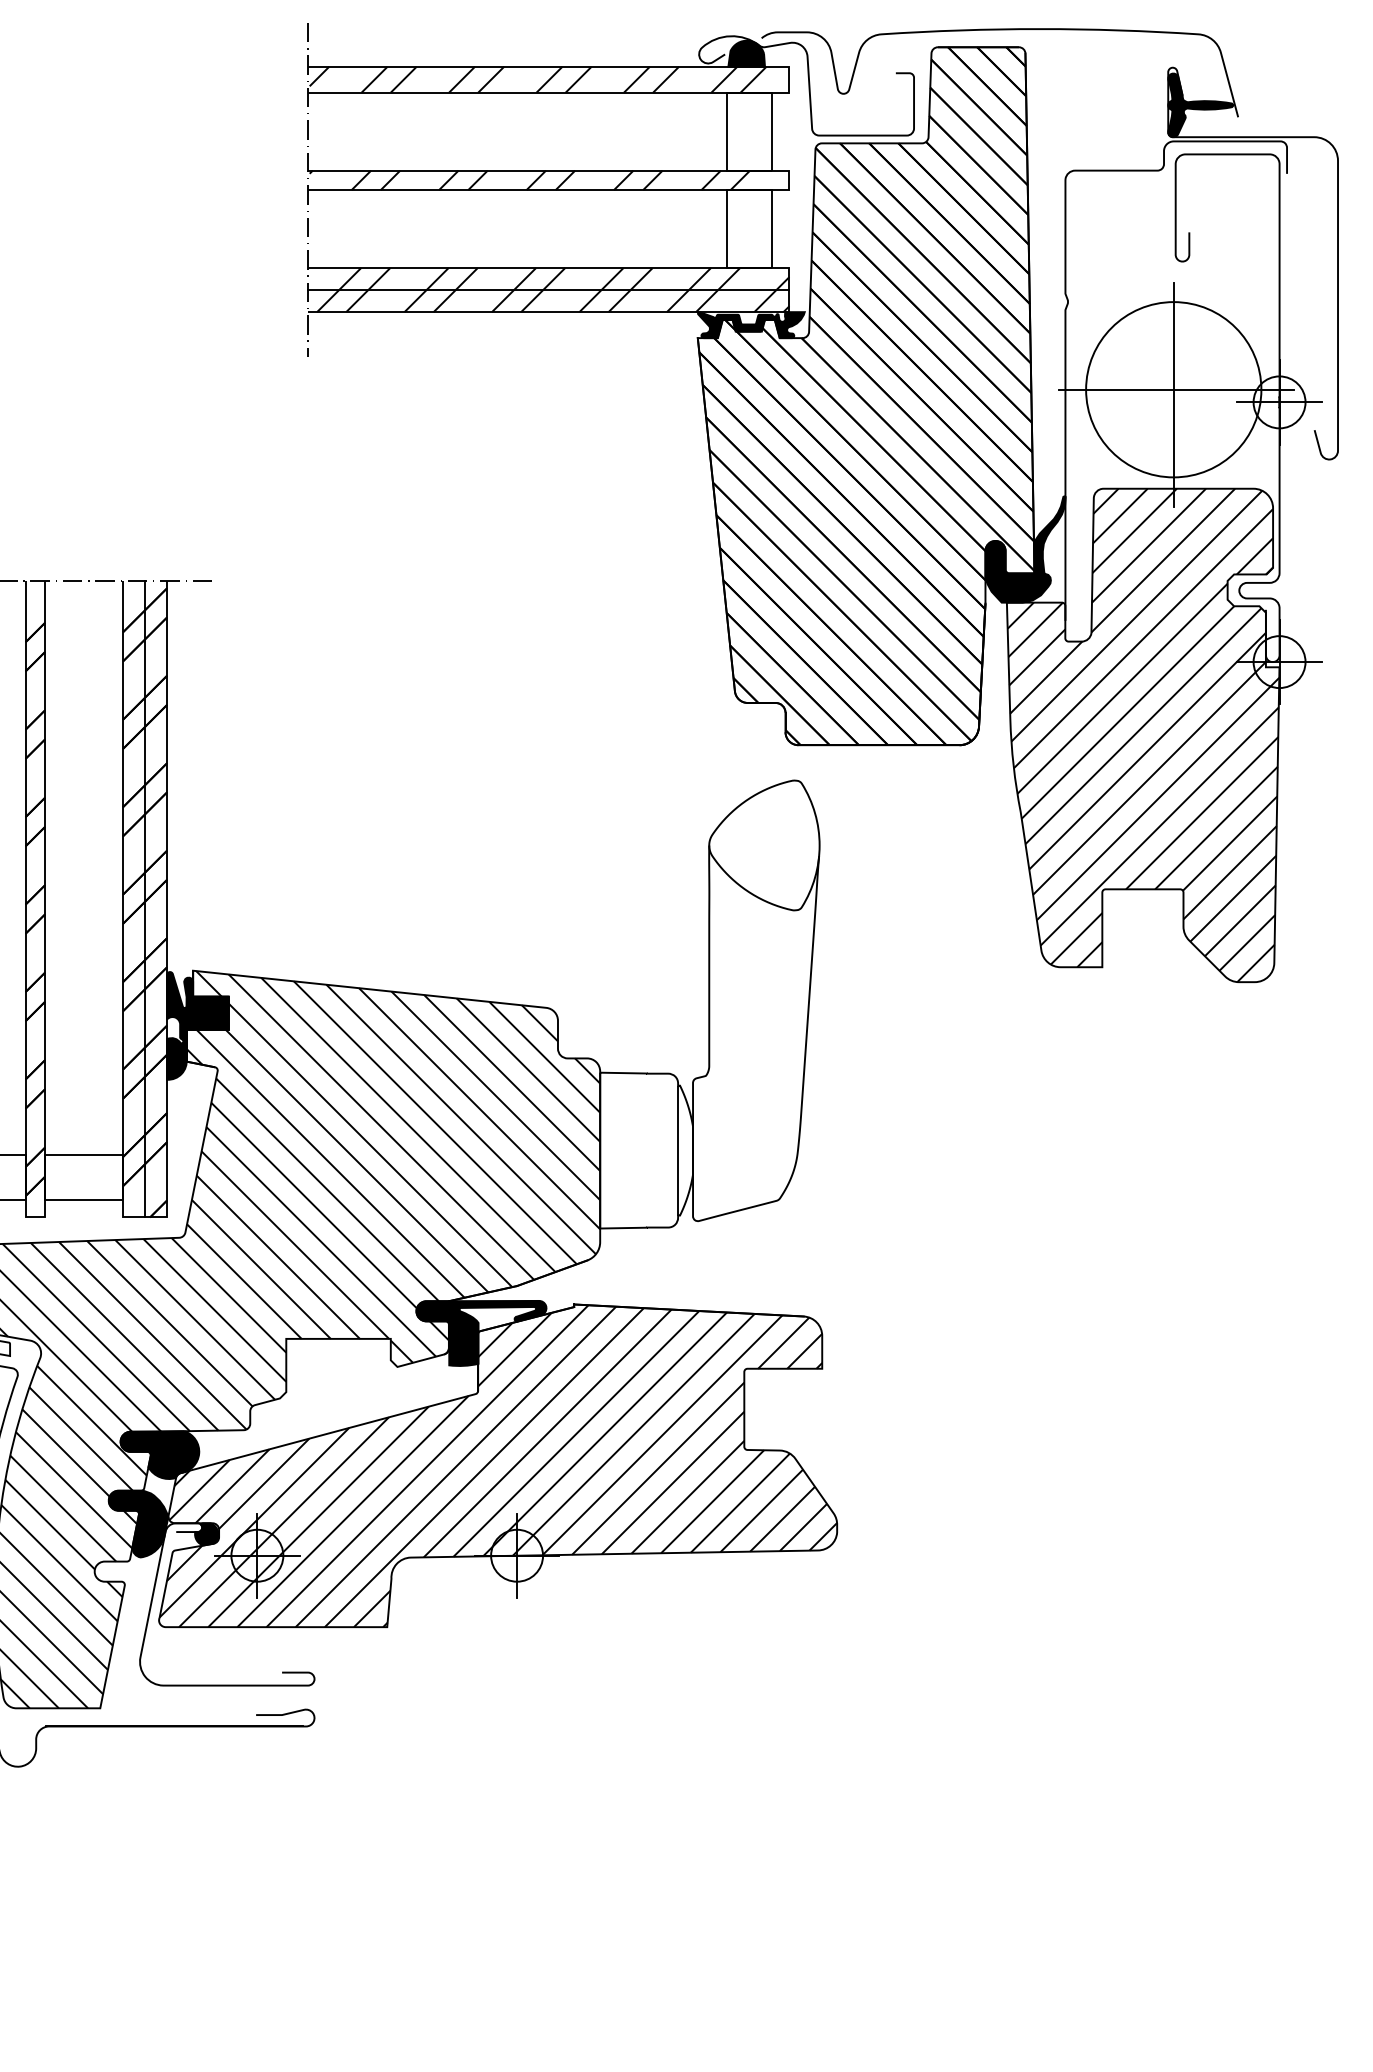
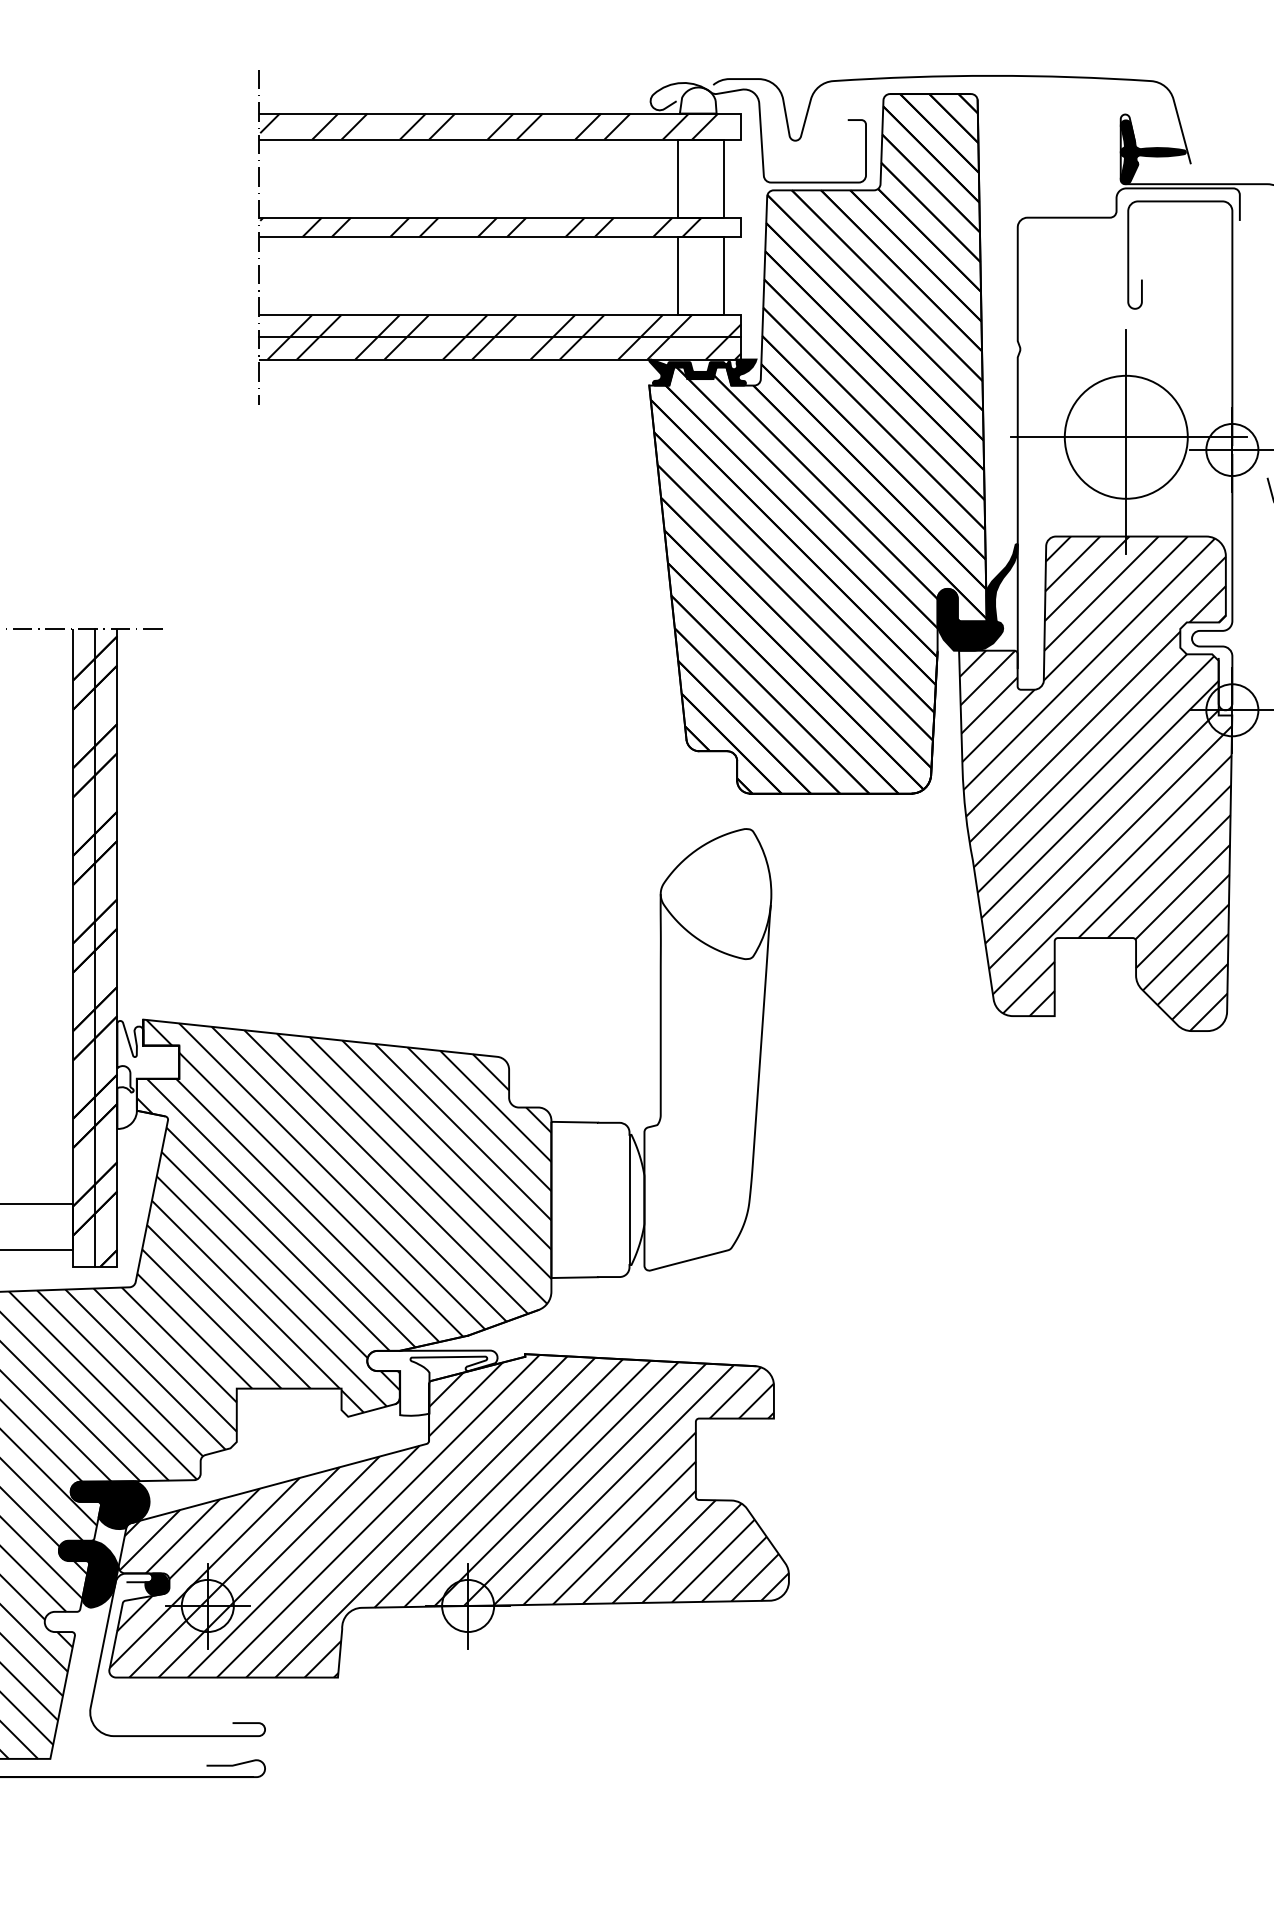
fill: (746, 53) -> (698, 100), removed
circle: (1173, 389) -> (1126, 437), size x0.7
fill: (197, 1025) -> (147, 1074), removed
fill: (481, 1332) -> (432, 1382), removed

